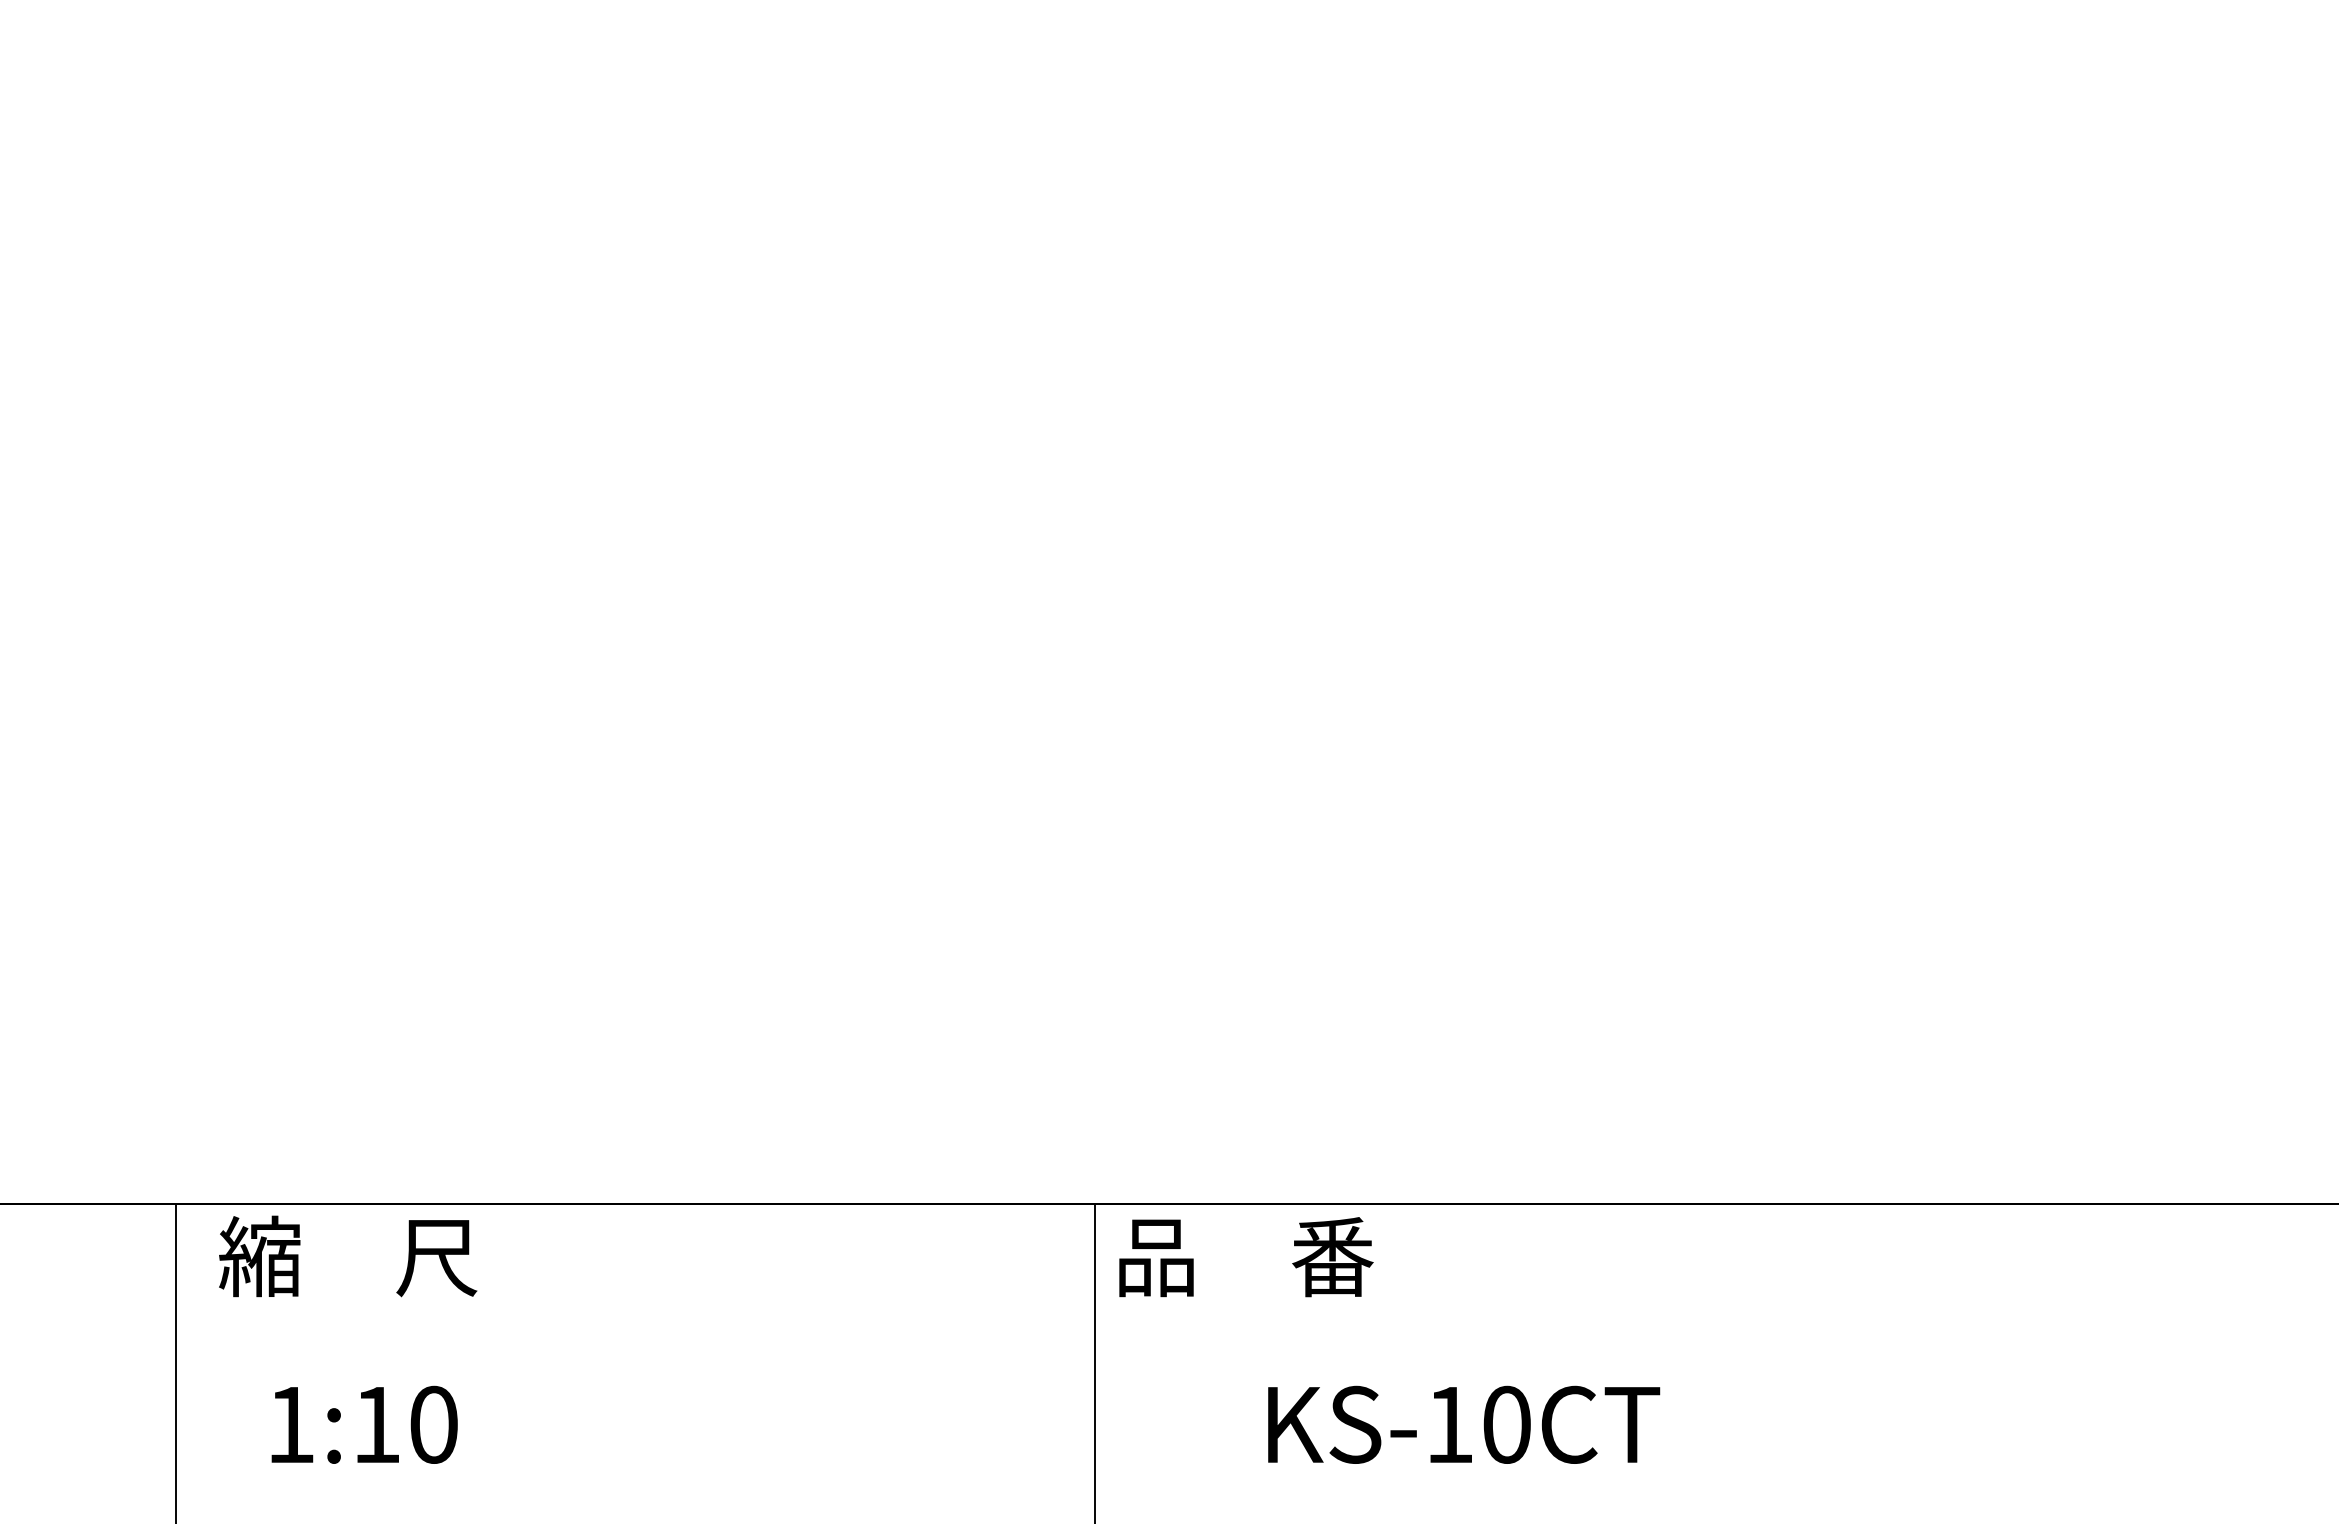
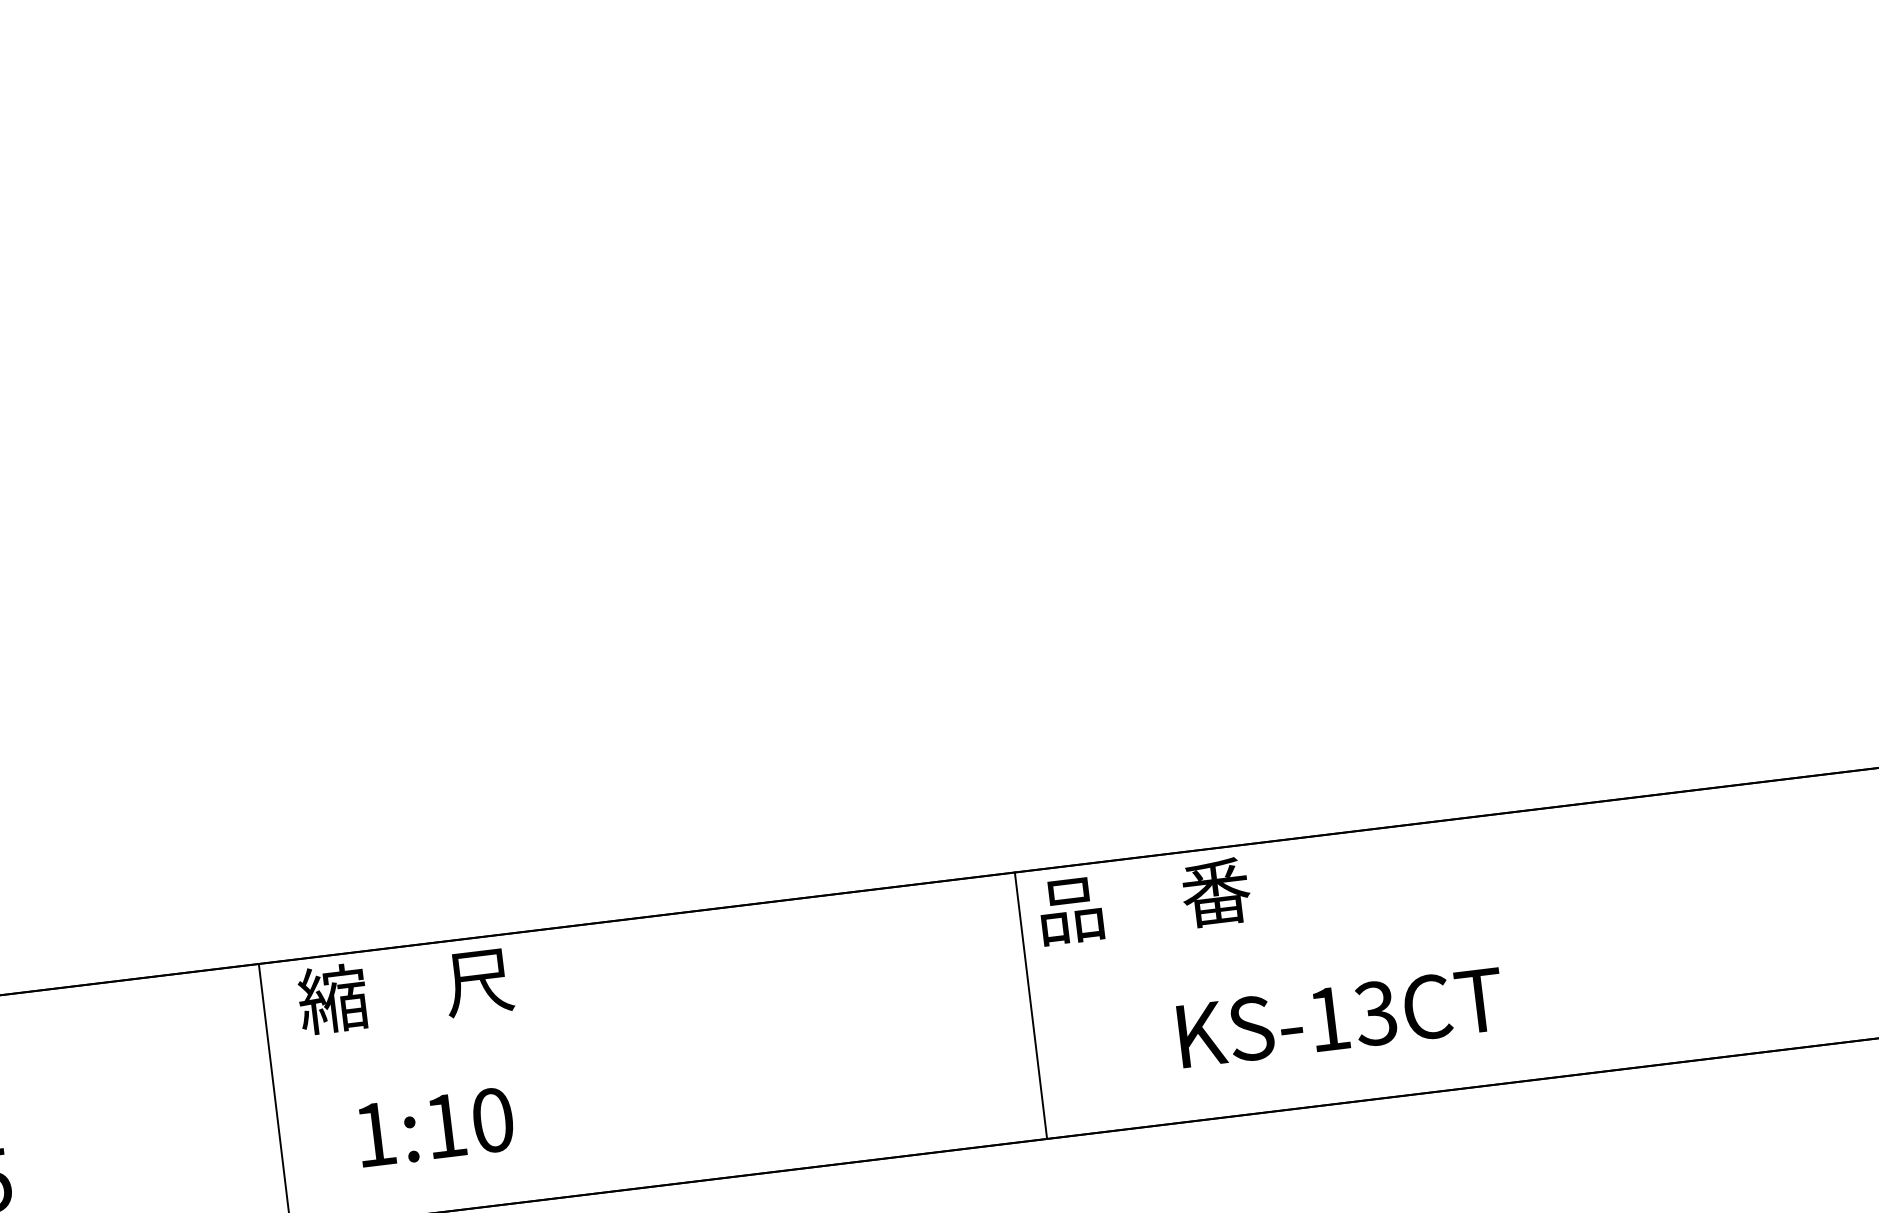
text: (1505, 1424) -> (1374, 1013), KS-10CT -> KS-13CT

